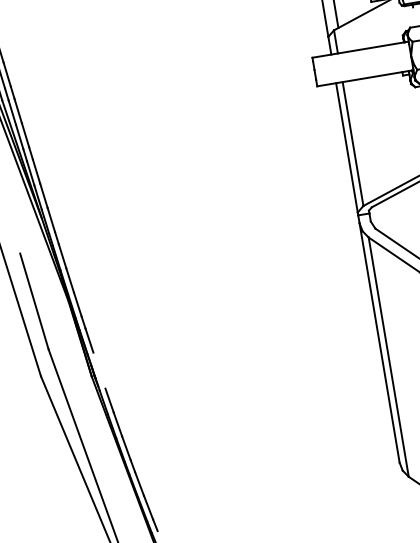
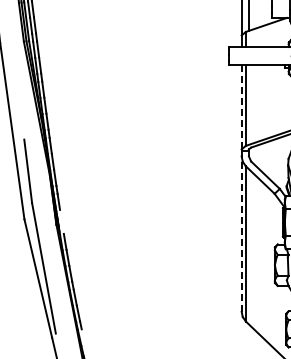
line: (346, 147) -> (241, 107), solid -> dashed
line: (379, 343) -> (241, 234), solid -> dashed

